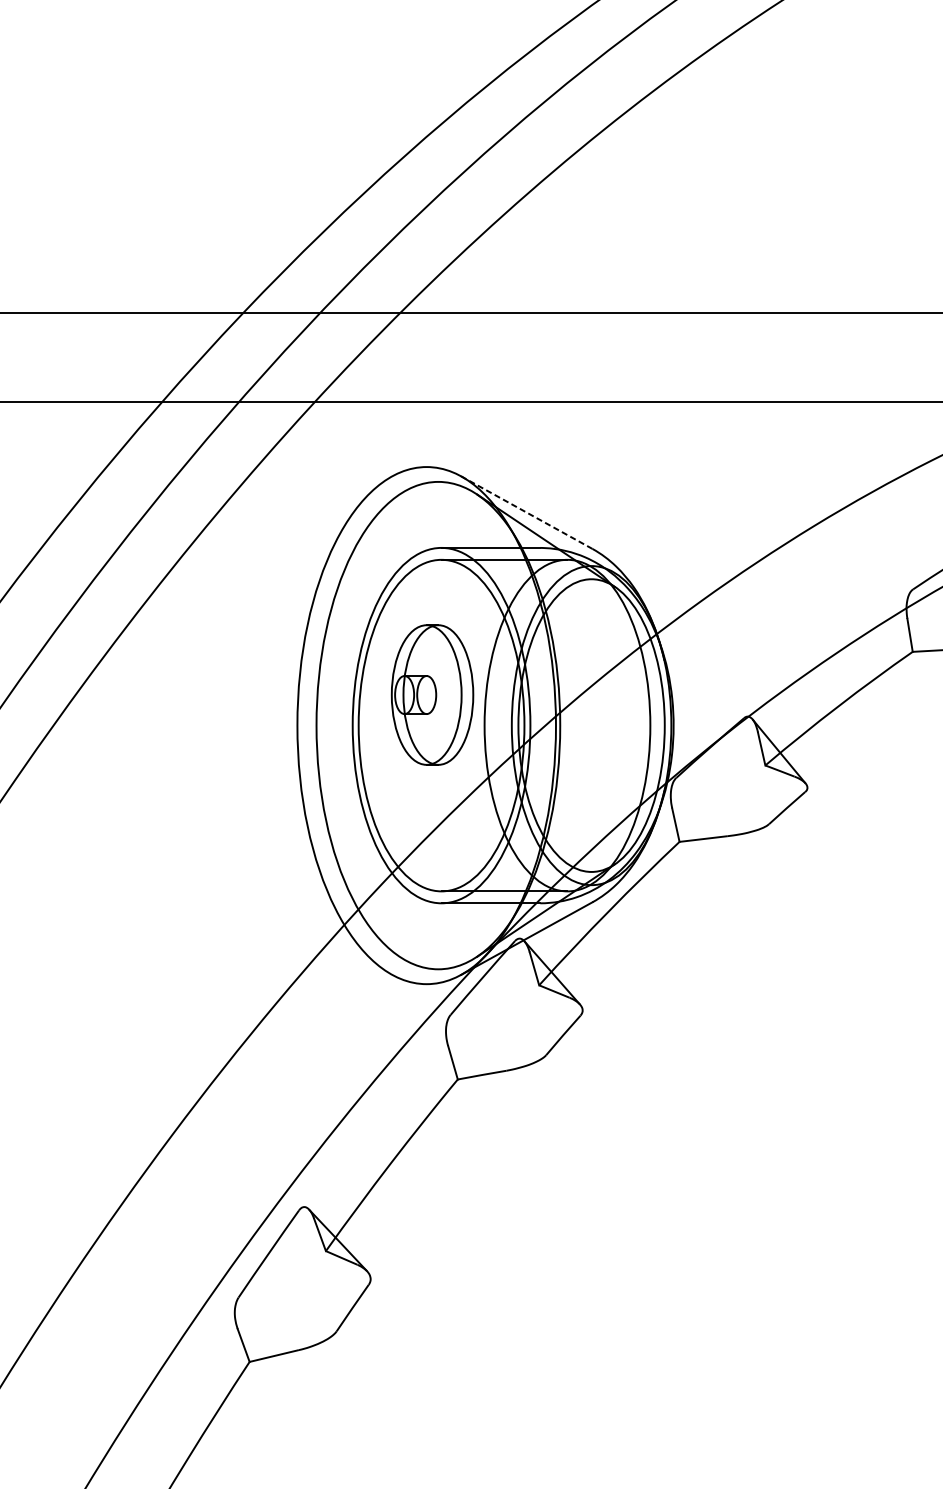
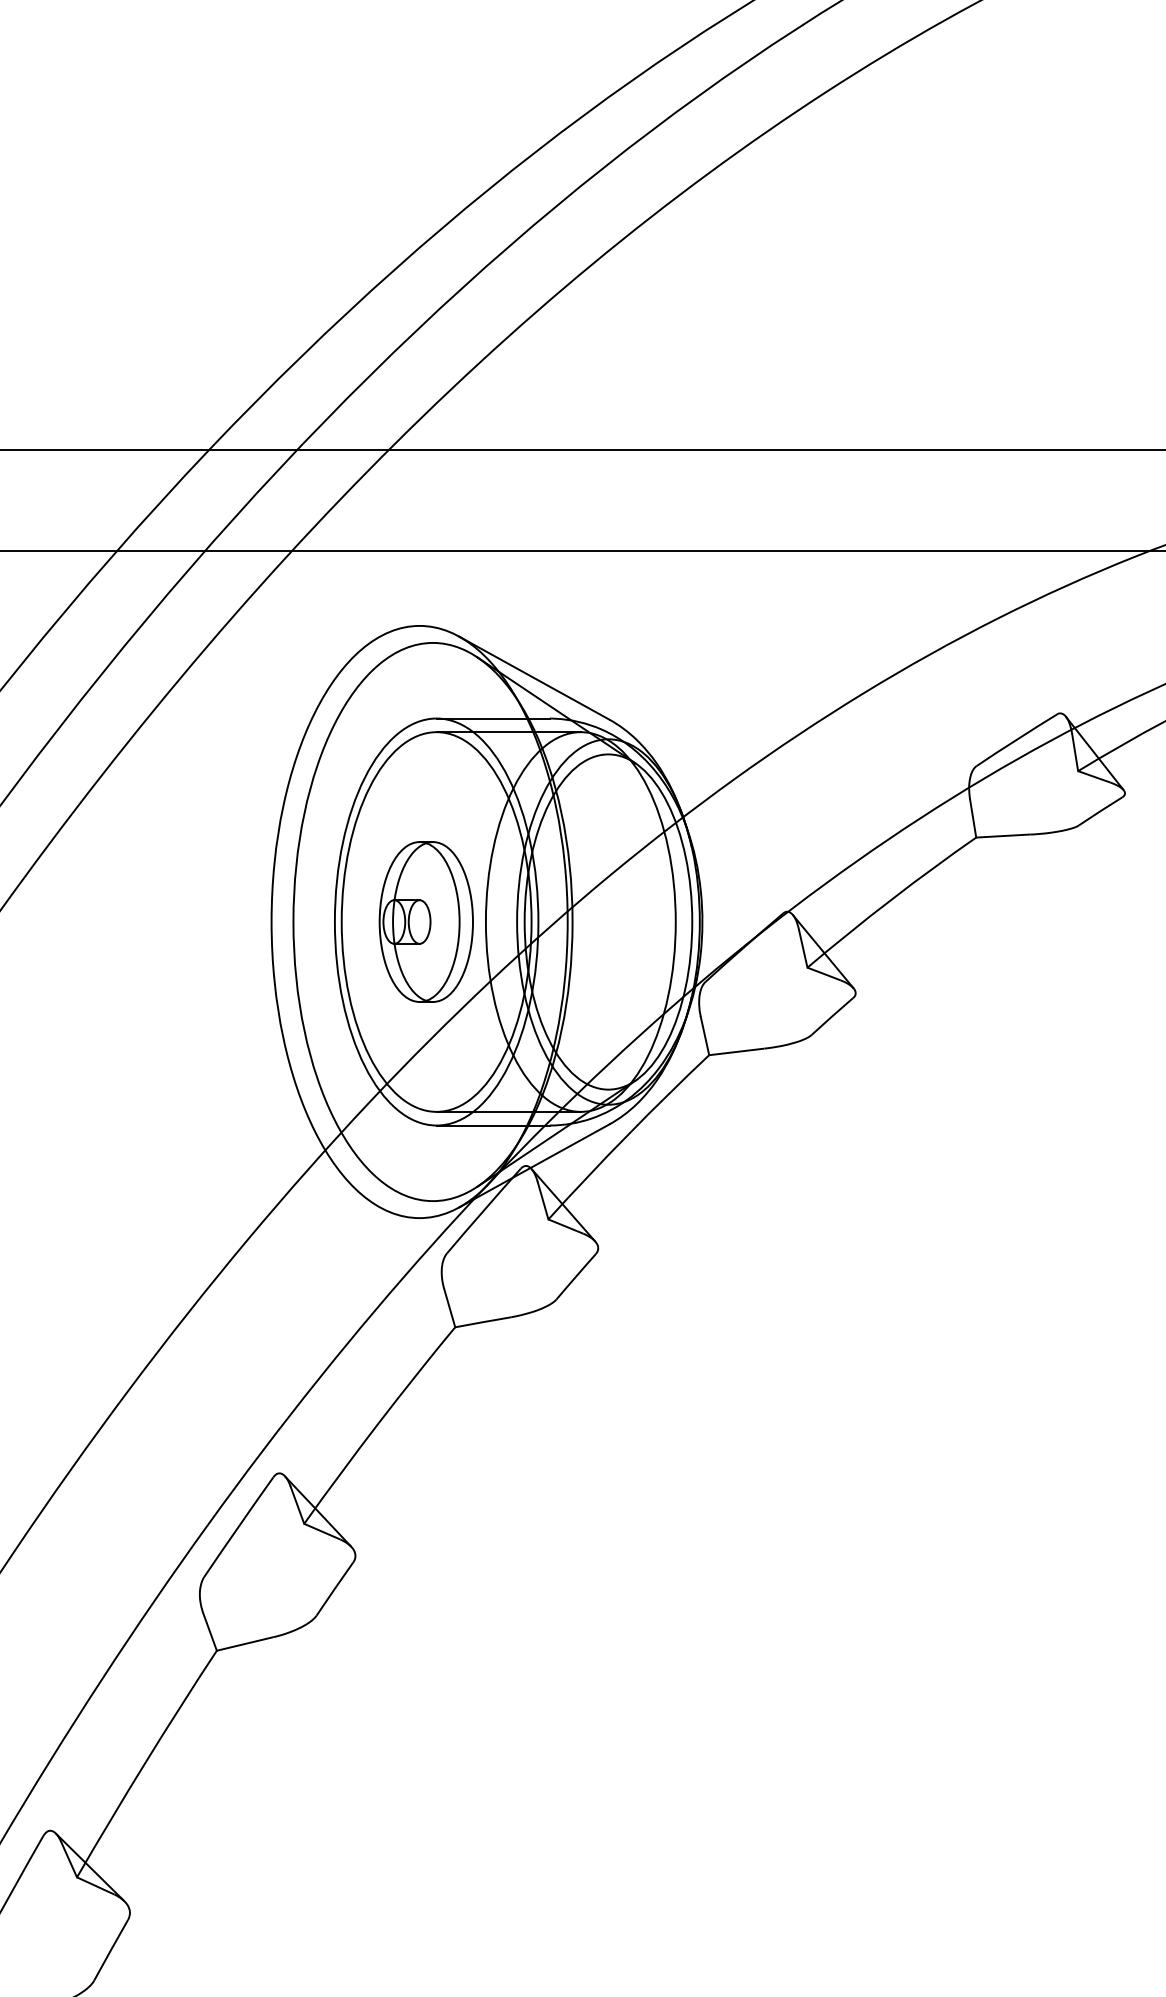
line: (527, 512) -> (534, 678), dashed -> solid
part: (431, 694) -> (425, 921), moved

